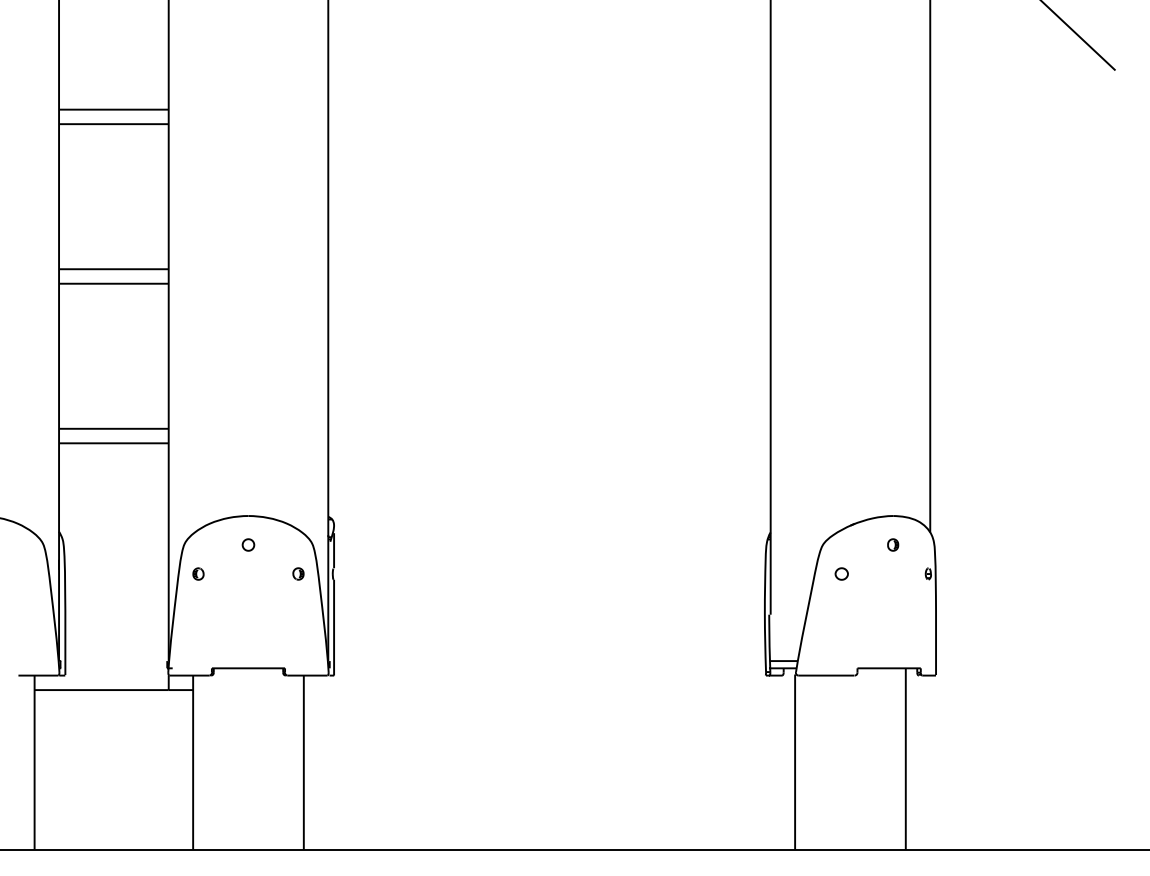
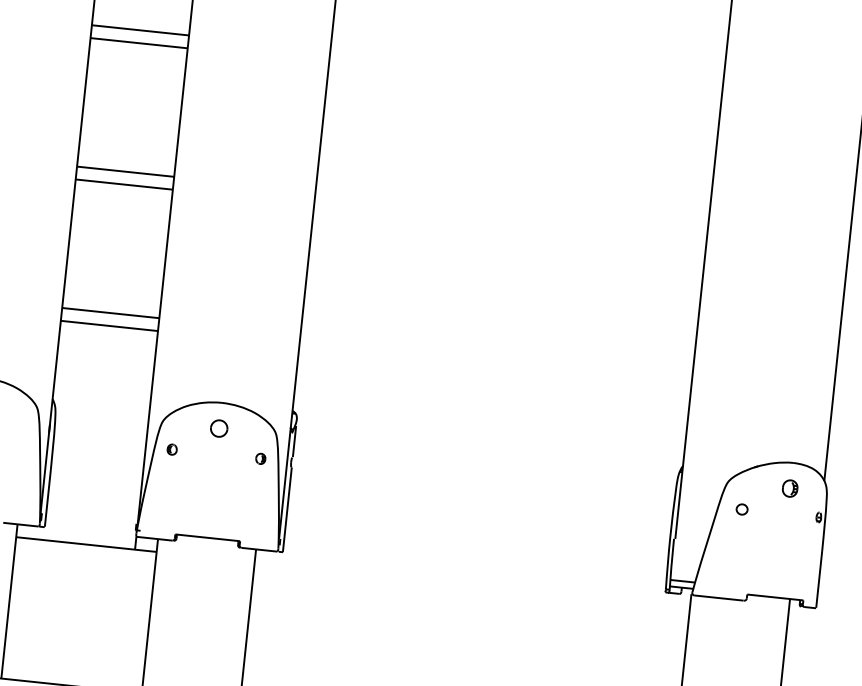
part: (248, 544) -> (219, 428), size x1.6
part: (893, 544) -> (790, 488), size x1.6

